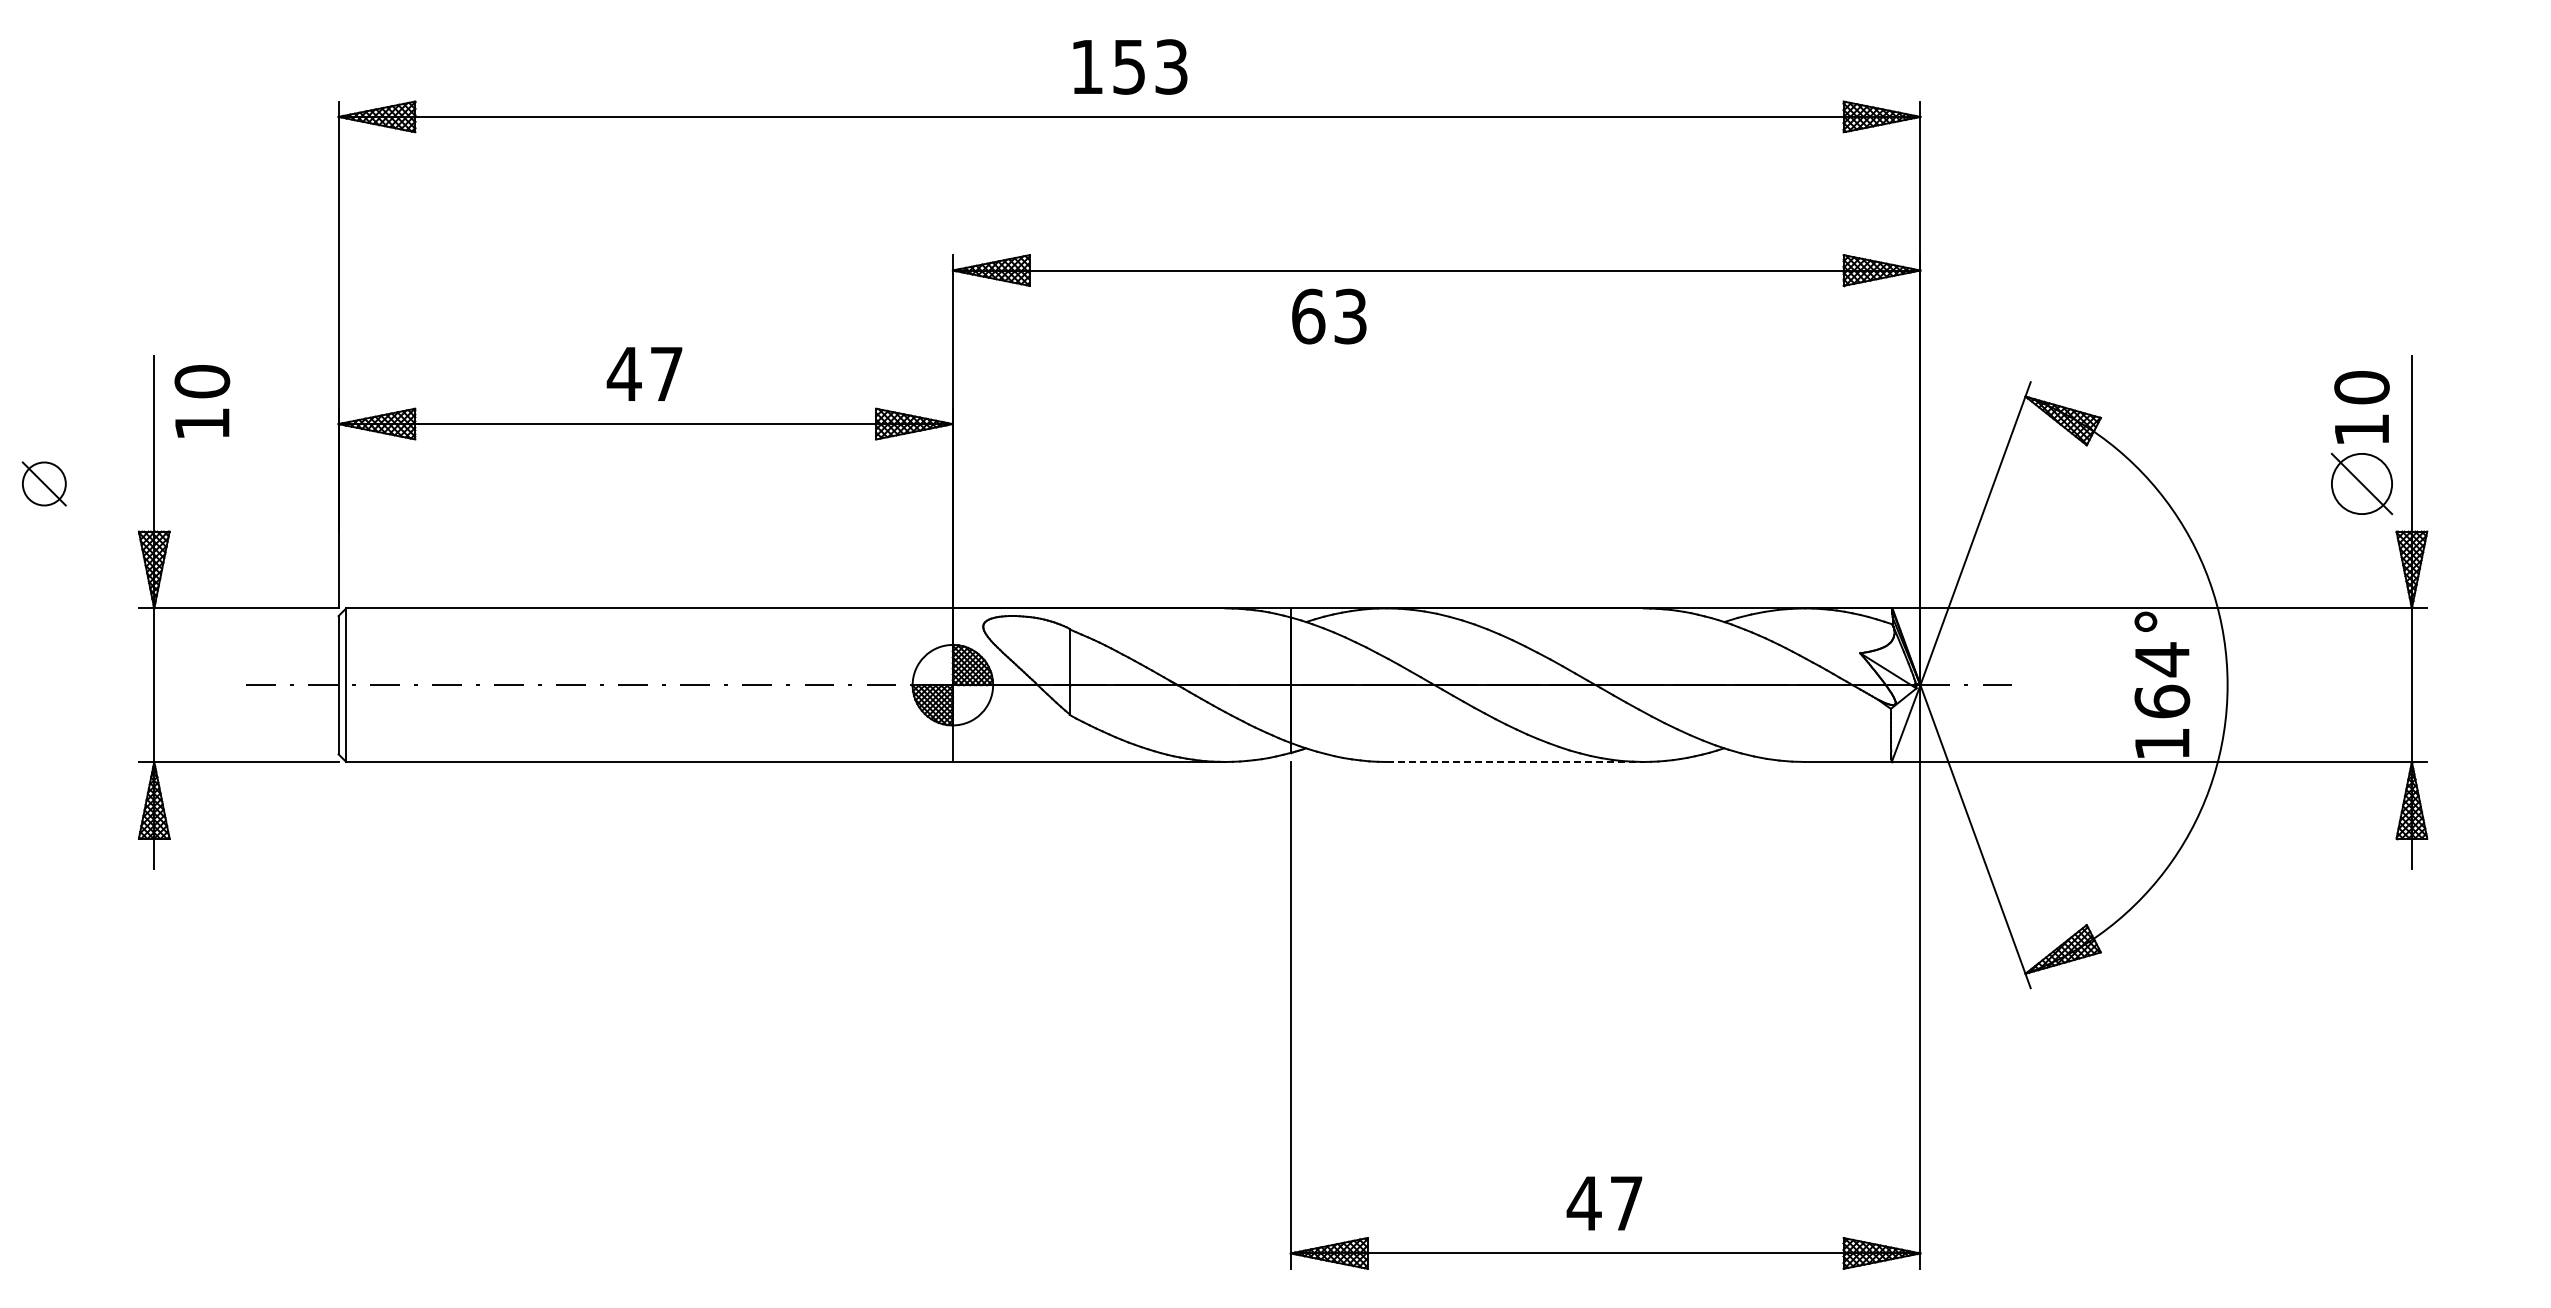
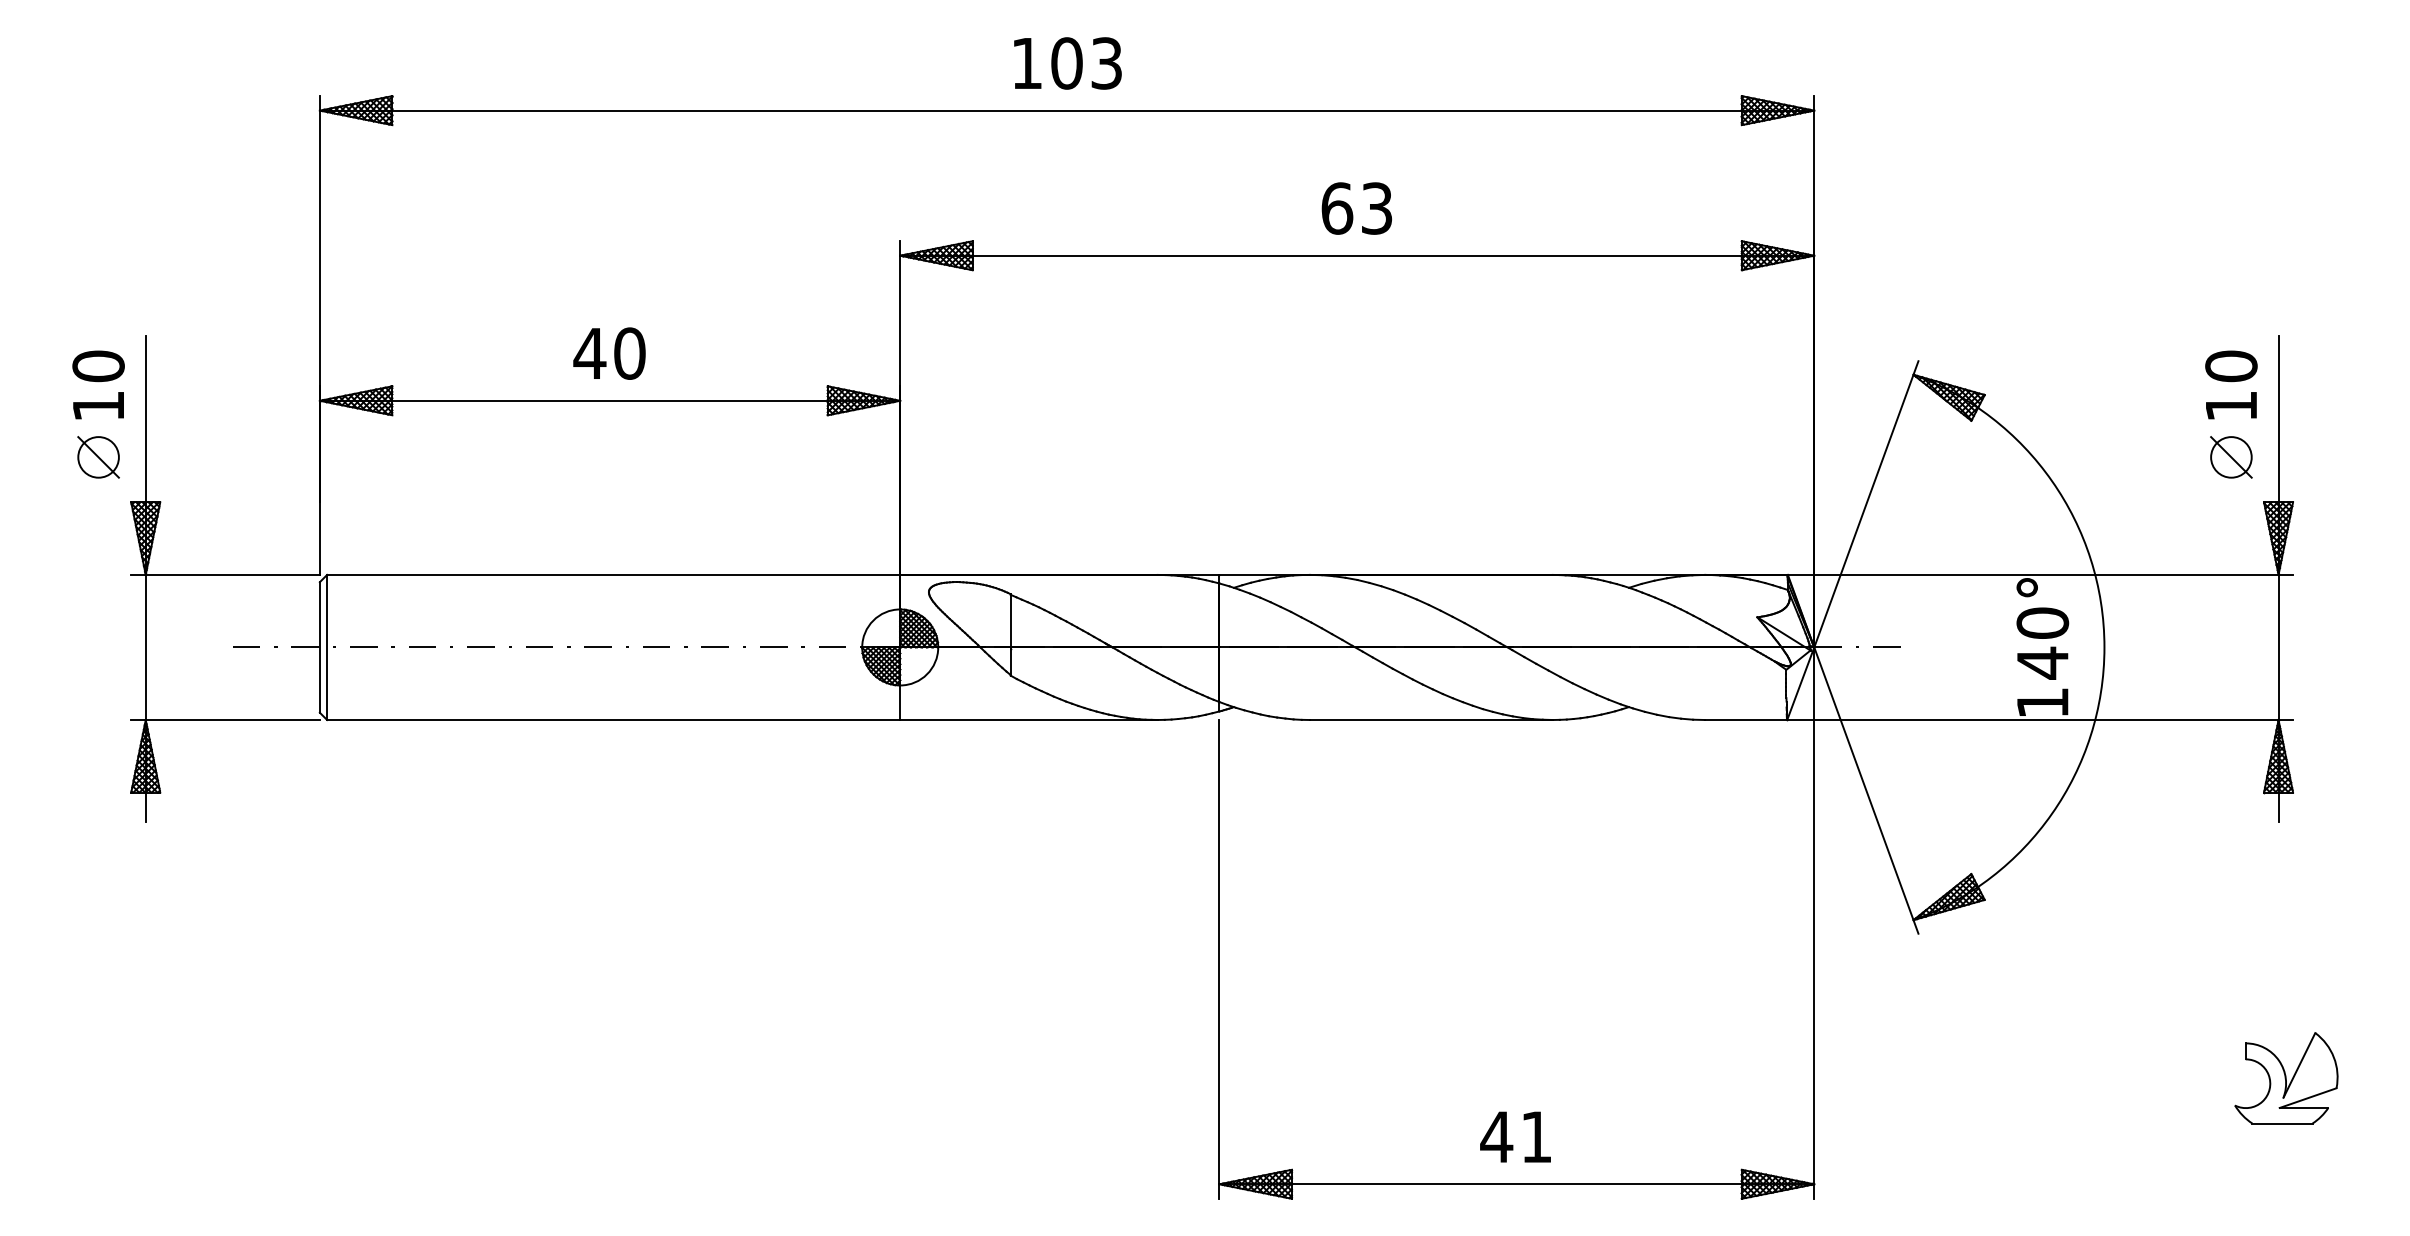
text: (1129, 66) -> (1067, 62), 153 -> 103
text: (1329, 316) -> (1357, 208), moved
text: (666, 373) -> (629, 353), 47 -> 40
text: (202, 401) -> (98, 385), moved
part: (43, 483) -> (97, 456), moved
part: (2361, 483) -> (2230, 456), size x0.71
text: (2162, 680) -> (2042, 643), 164° -> 140°
line: (1515, 761) -> (1431, 719), dashed -> solid
part: (2420, 1140) -> (2286, 1077), added
text: (1626, 1203) -> (1536, 1137), 47 -> 41

